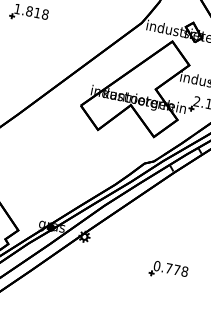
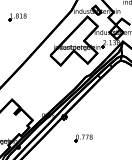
part: (168, 271) -> (83, 138), moved

